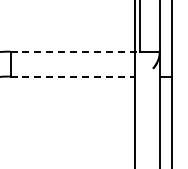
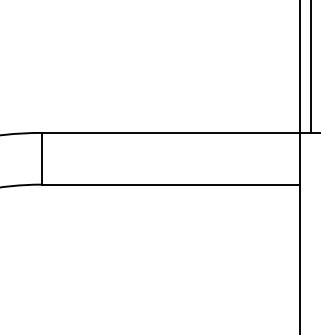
line: (75, 51) -> (176, 132), dashed -> solid
line: (73, 76) -> (172, 184), dashed -> solid

